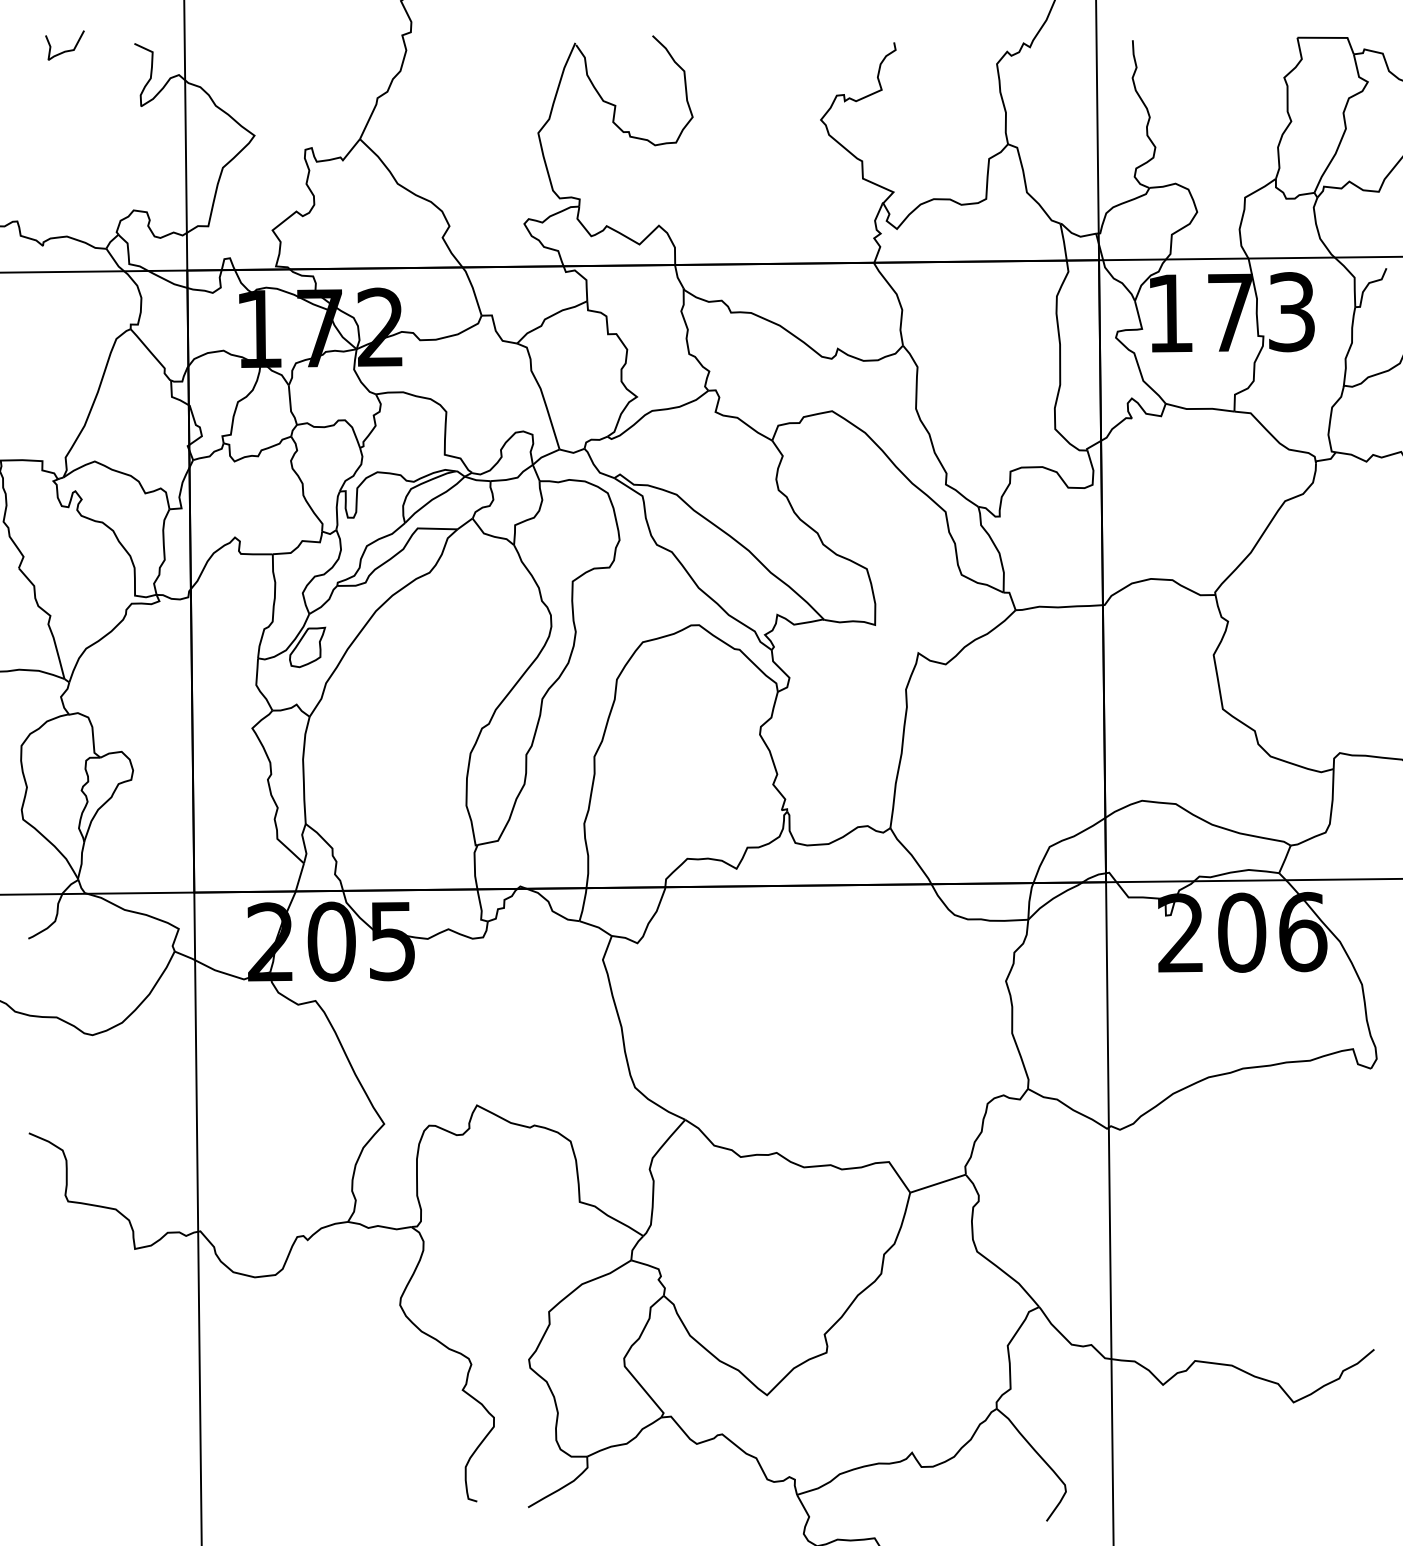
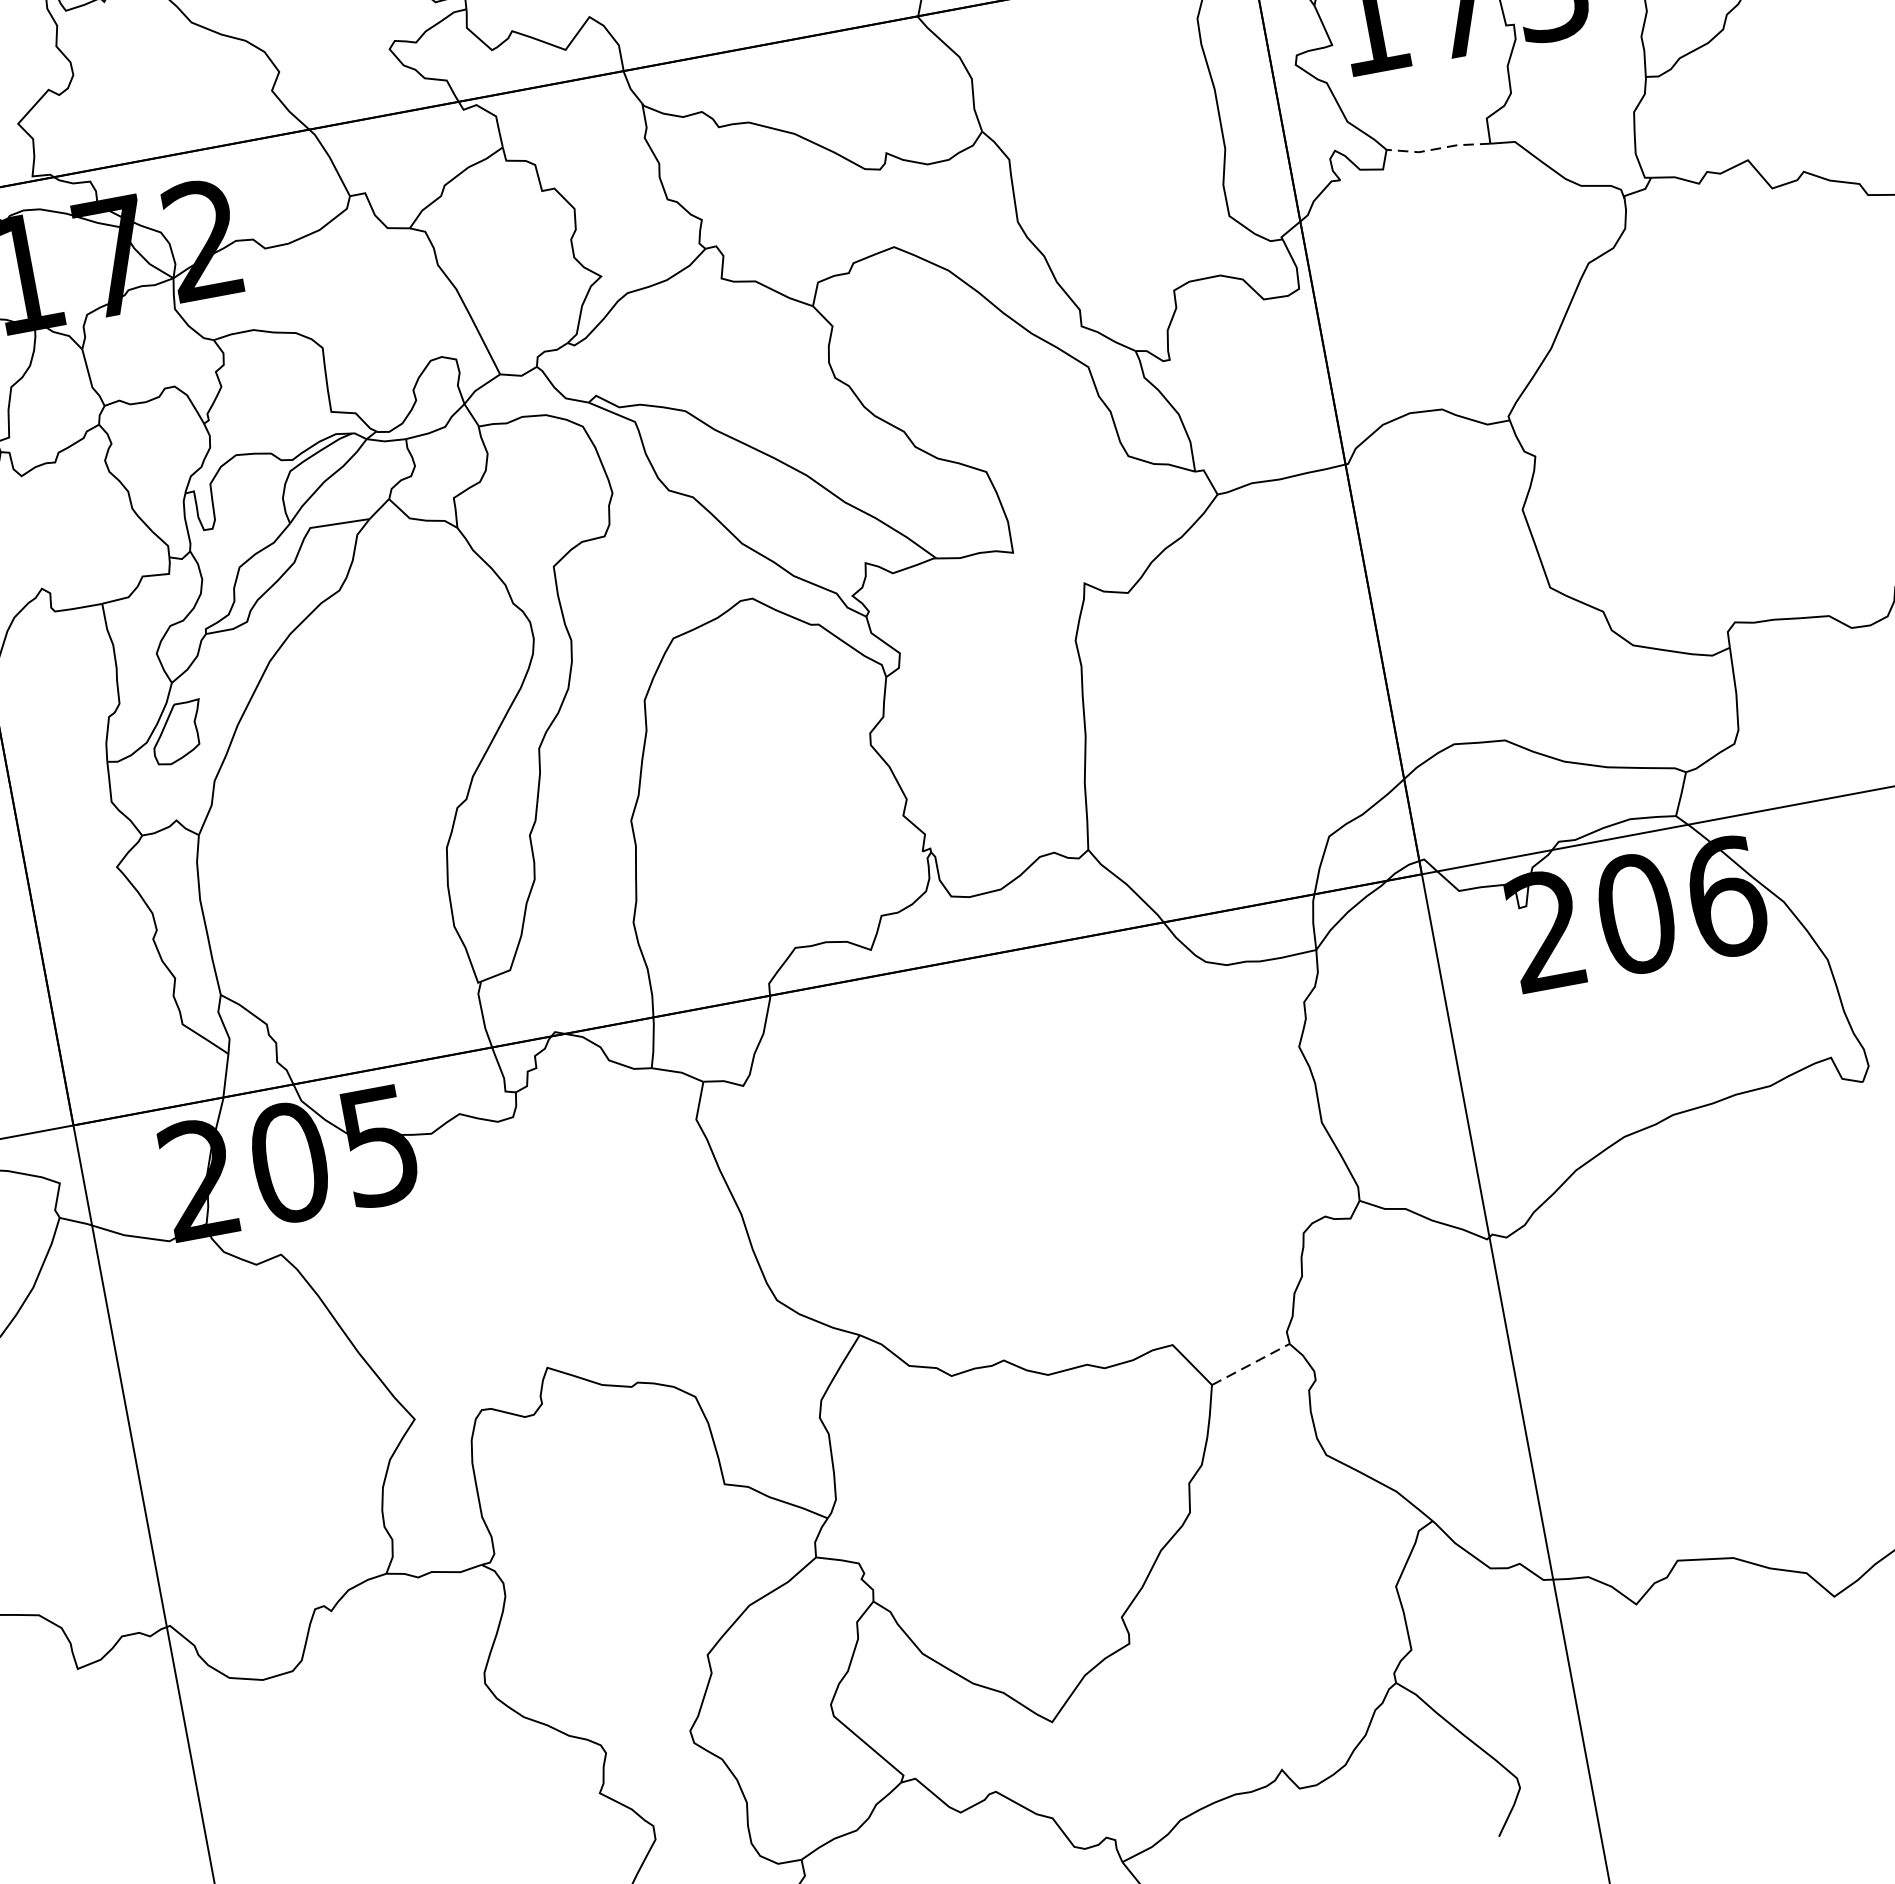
line: (1199, 408) -> (1437, 148), solid -> dashed
line: (938, 1183) -> (1251, 1364), solid -> dashed

